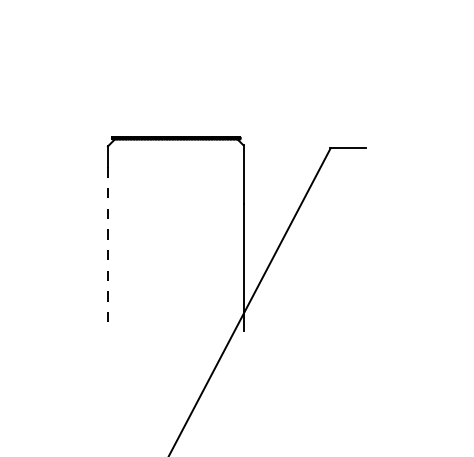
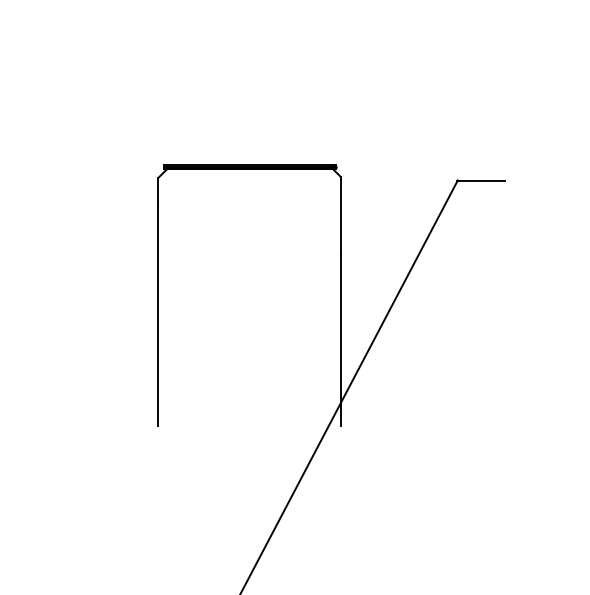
line: (108, 249) -> (158, 316), dashed -> solid

